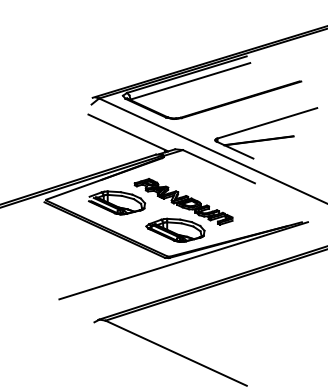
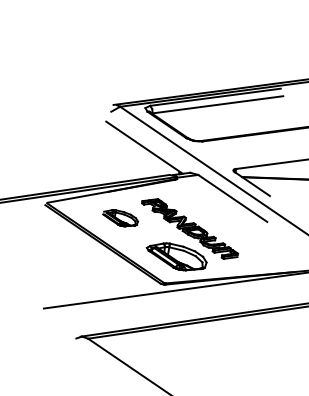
part: (116, 202) -> (120, 217), size x0.6

